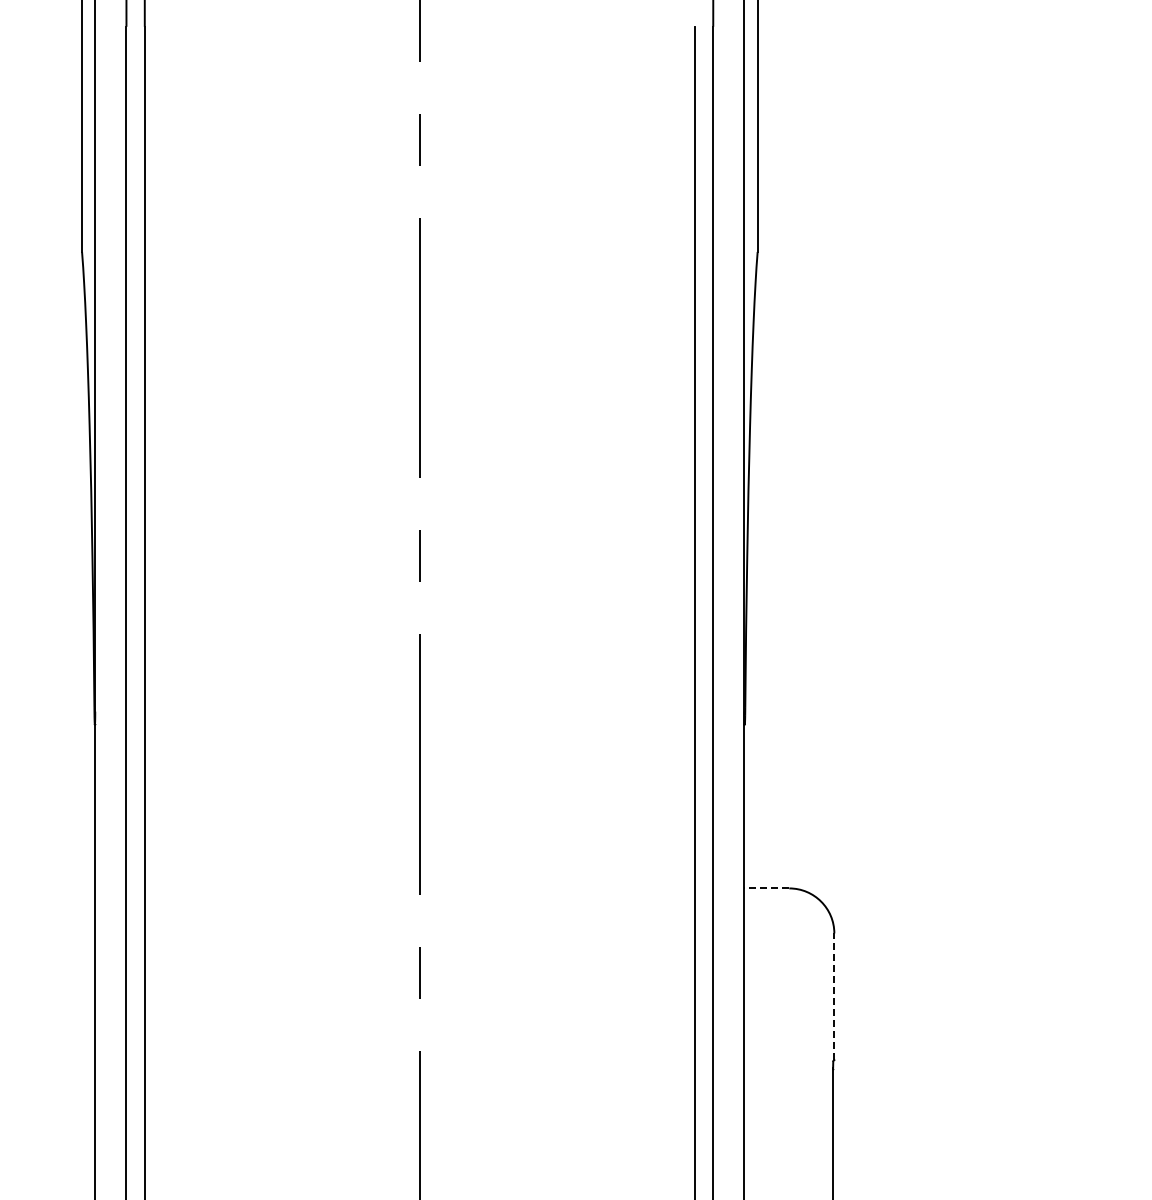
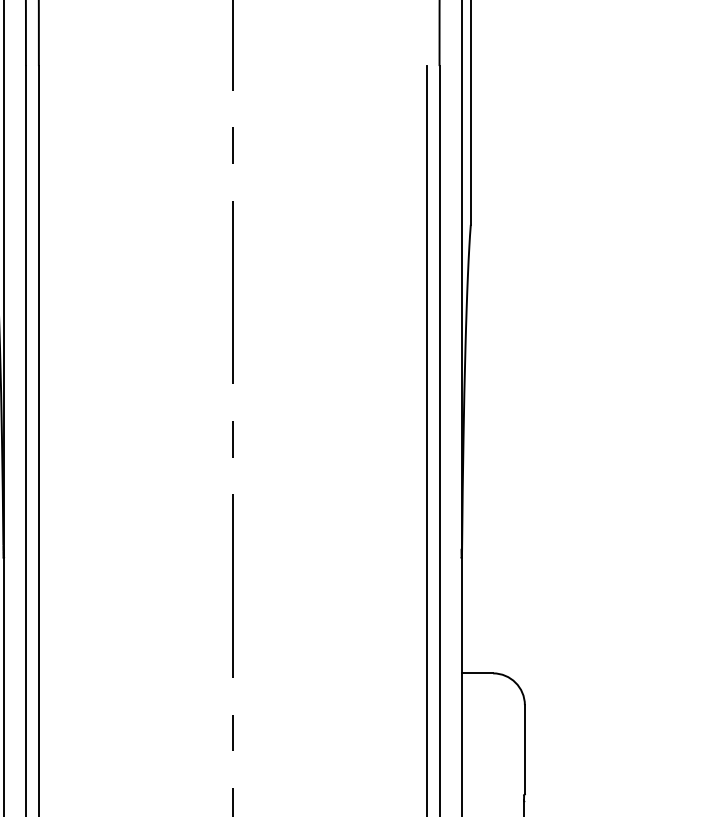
line: (766, 888) -> (477, 673), dashed -> solid
line: (834, 996) -> (524, 749), dashed -> solid

